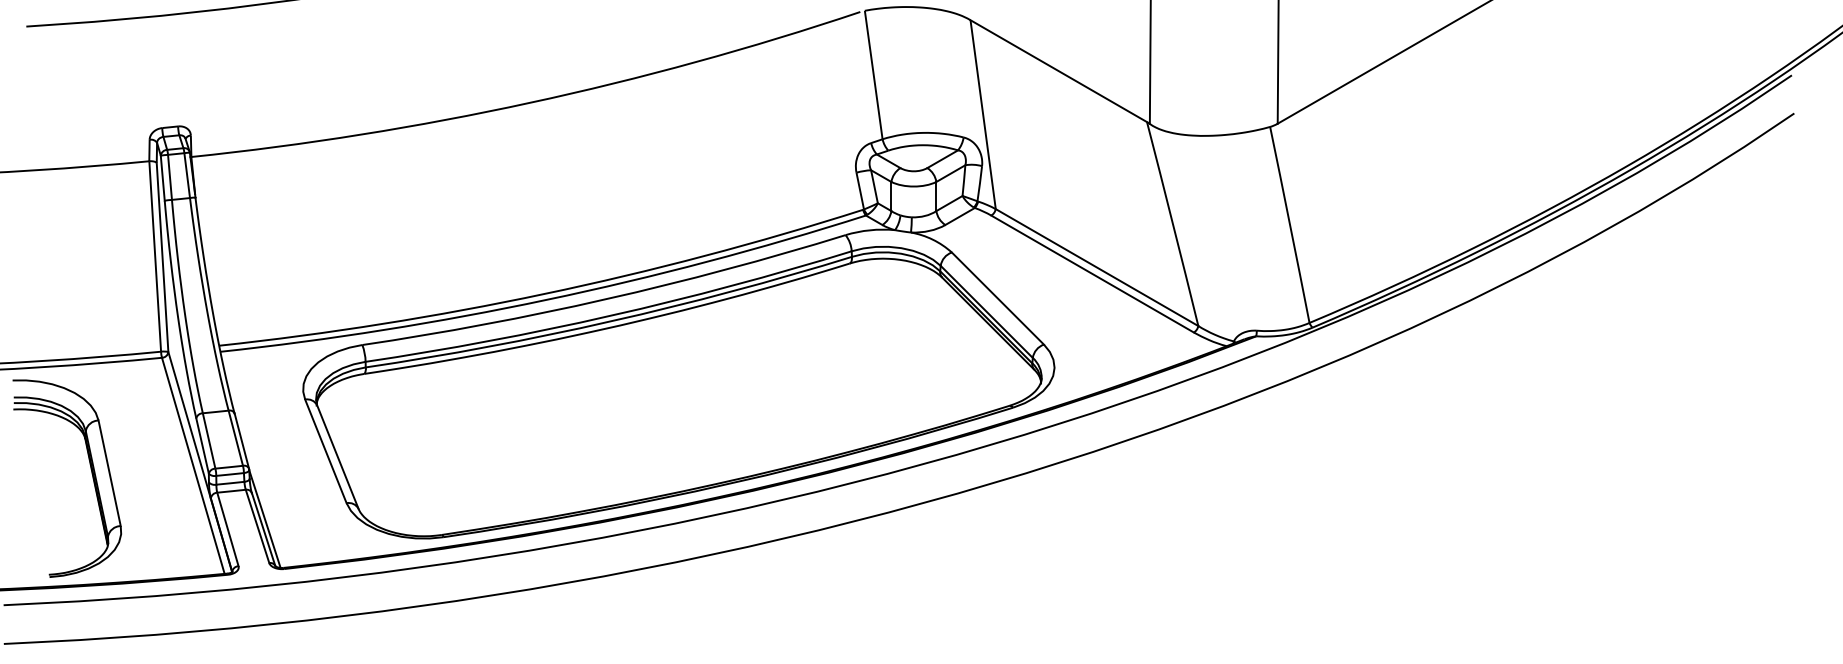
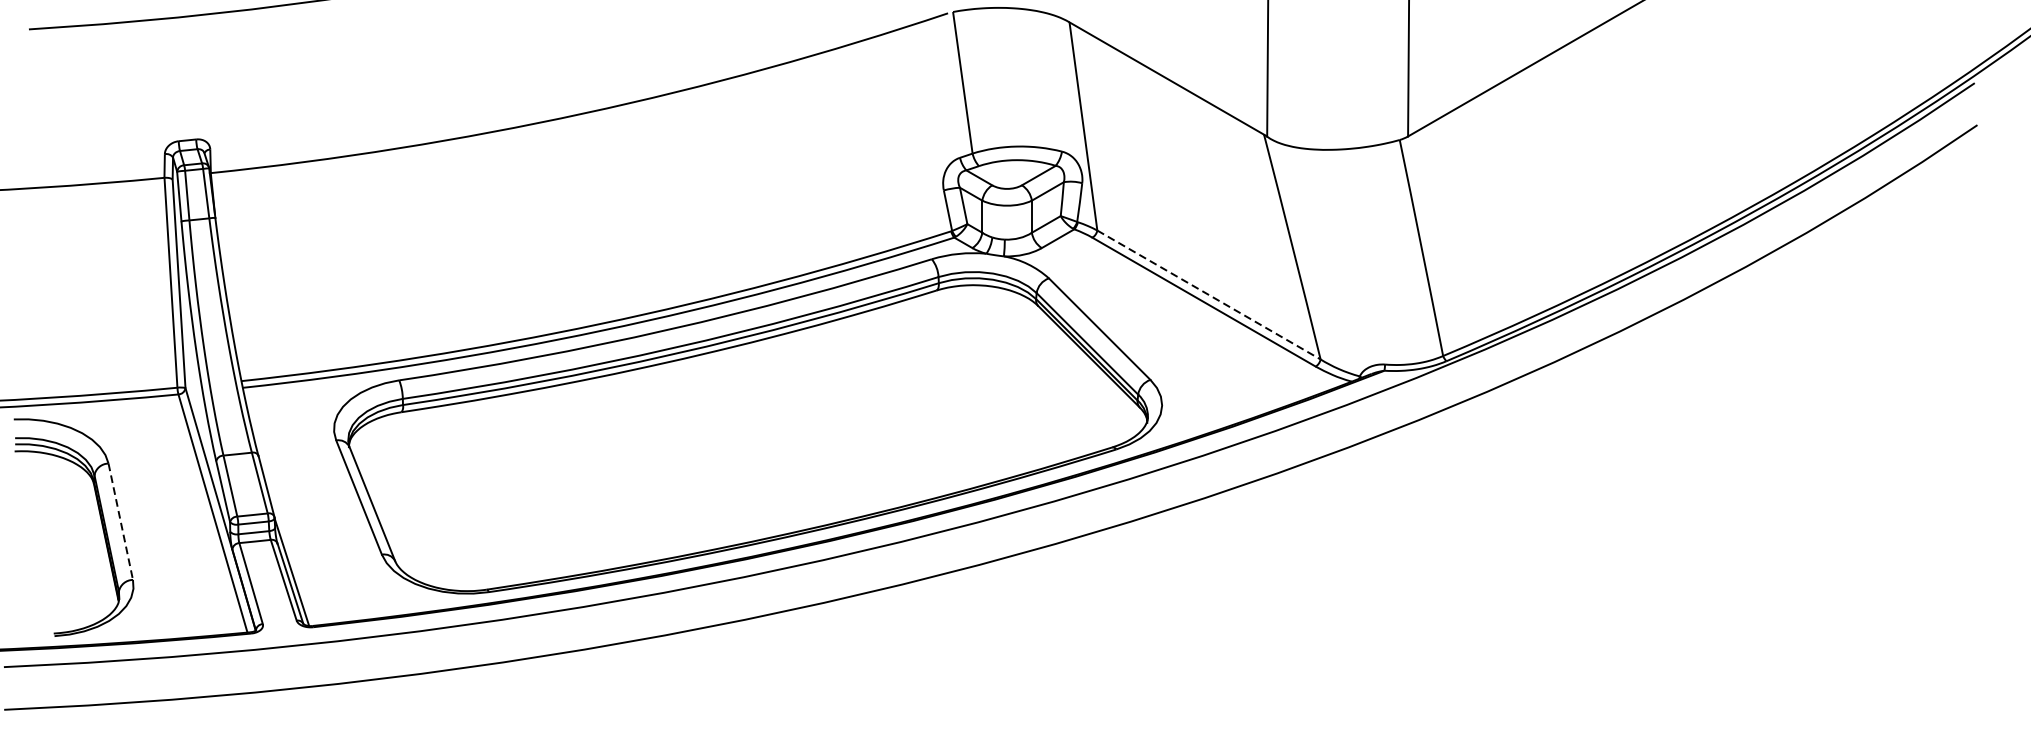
line: (1097, 267) -> (1209, 294), solid -> dashed
line: (109, 473) -> (120, 521), solid -> dashed

